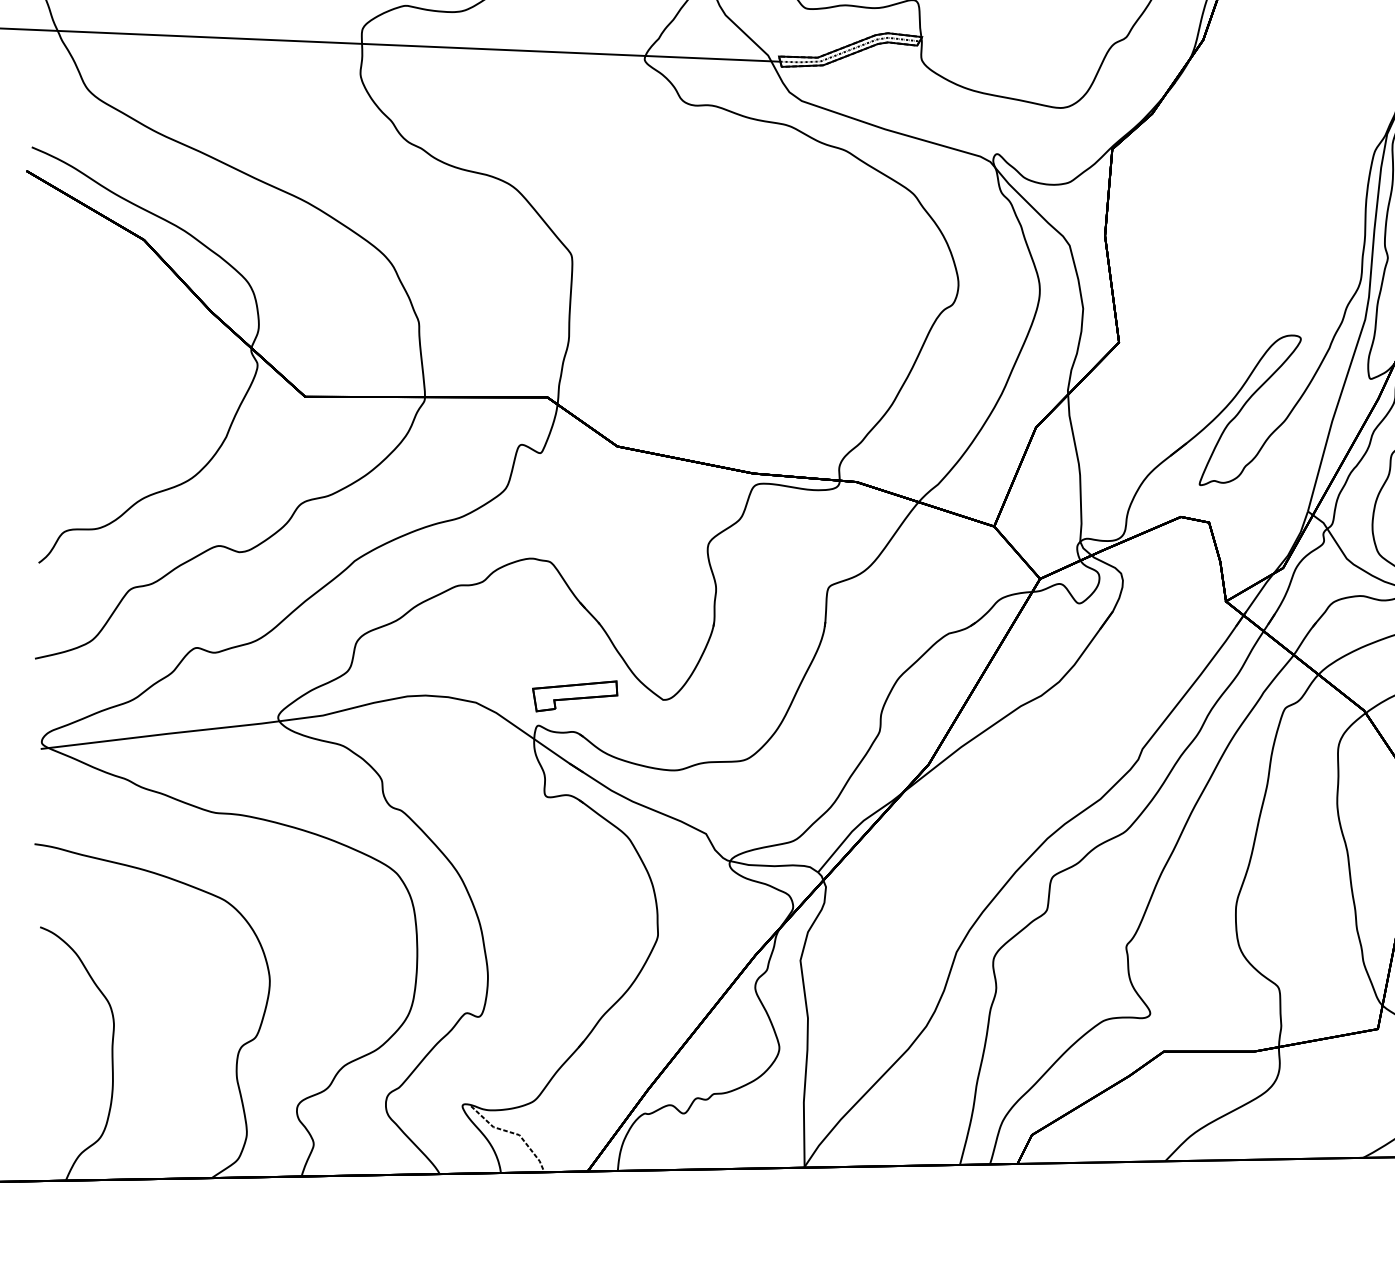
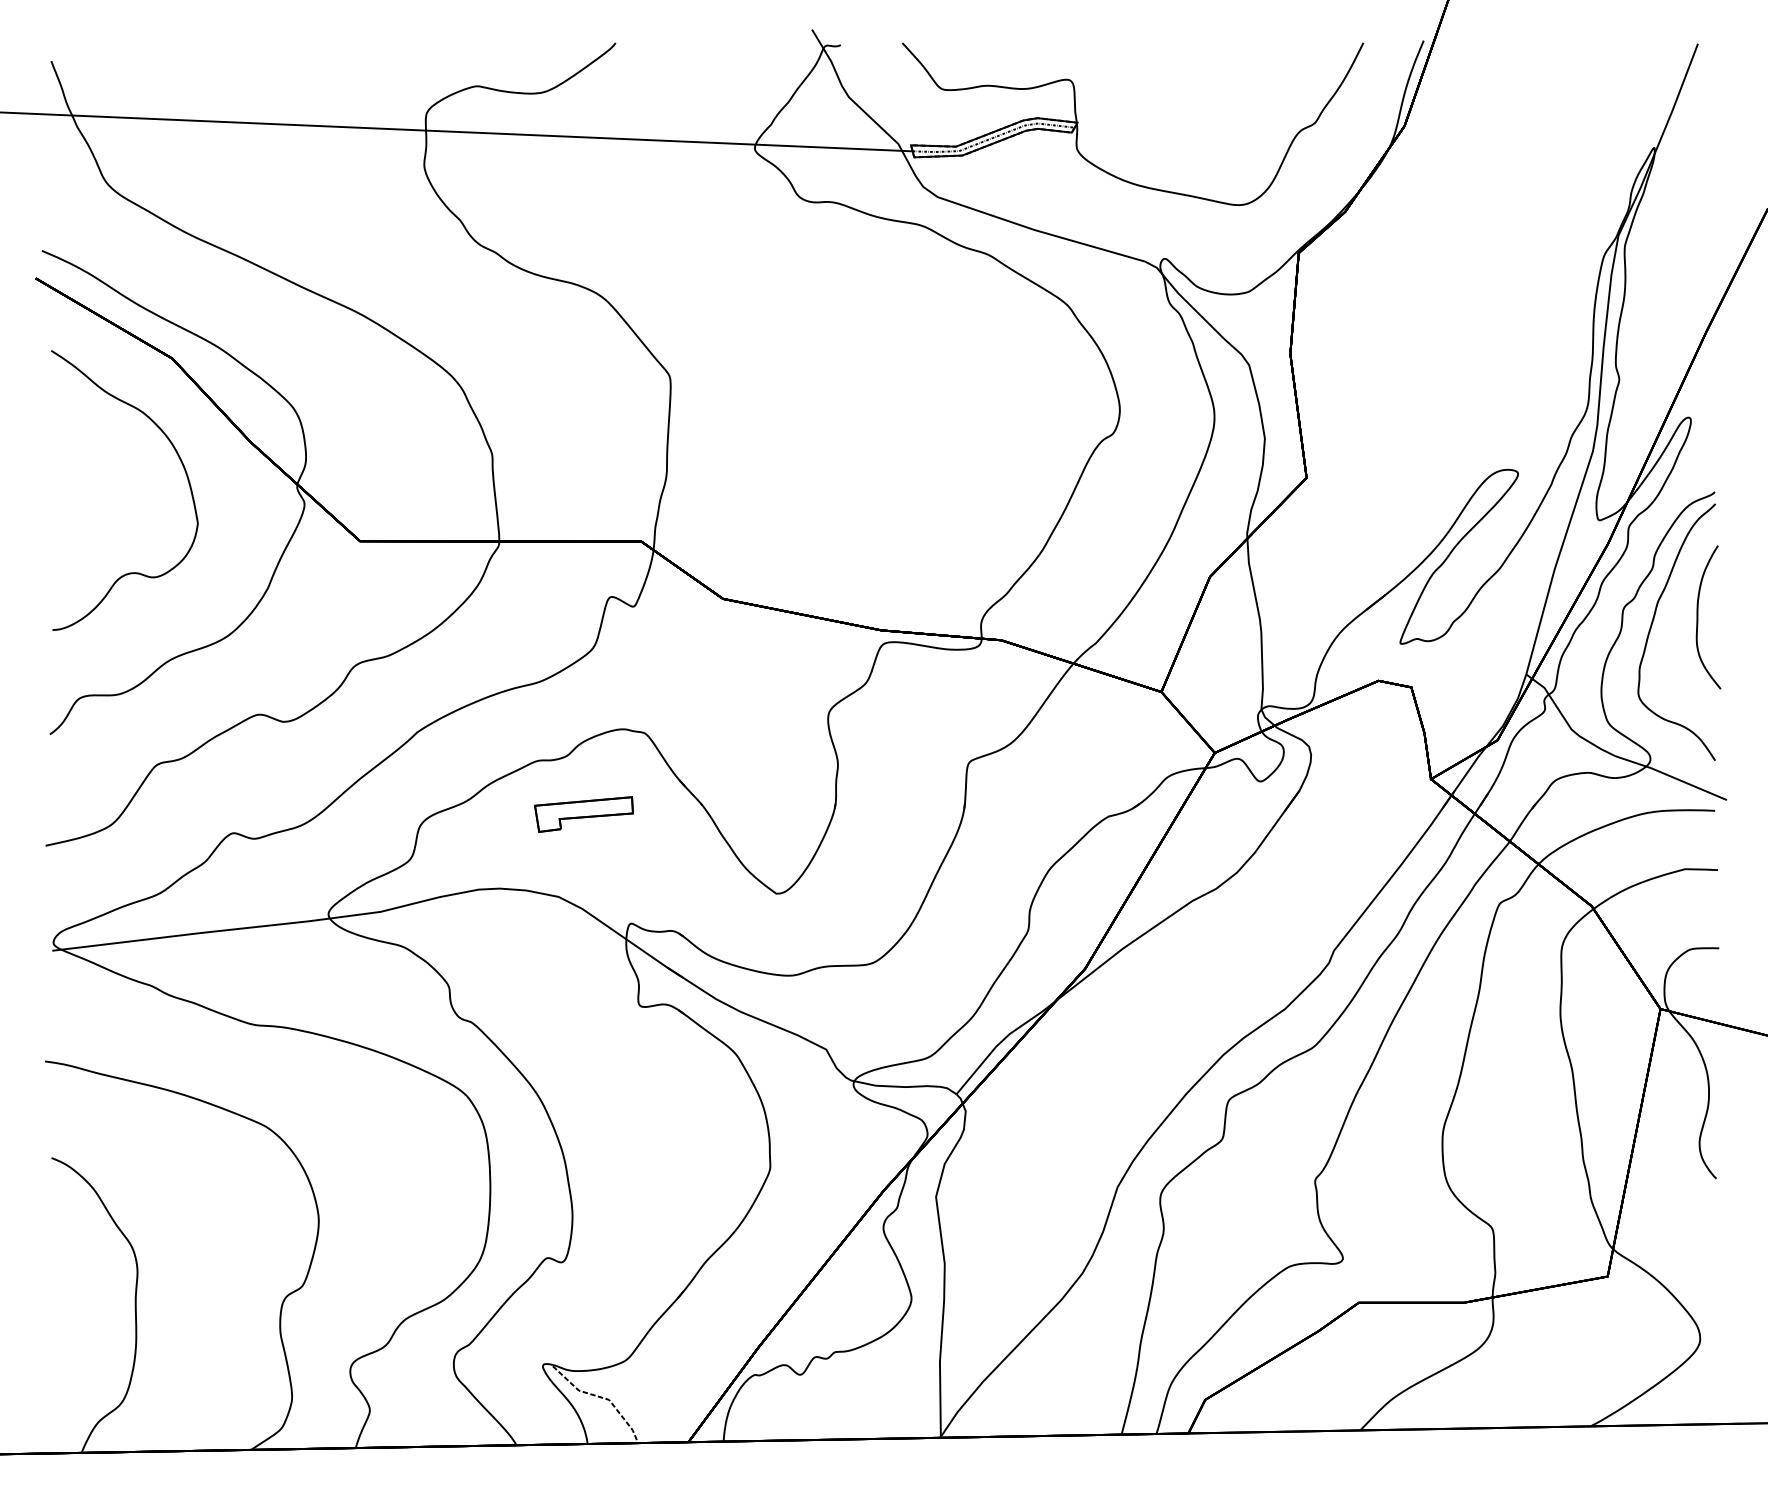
part: (152, 332) -> (182, 466), added
part: (574, 696) -> (583, 814), moved

